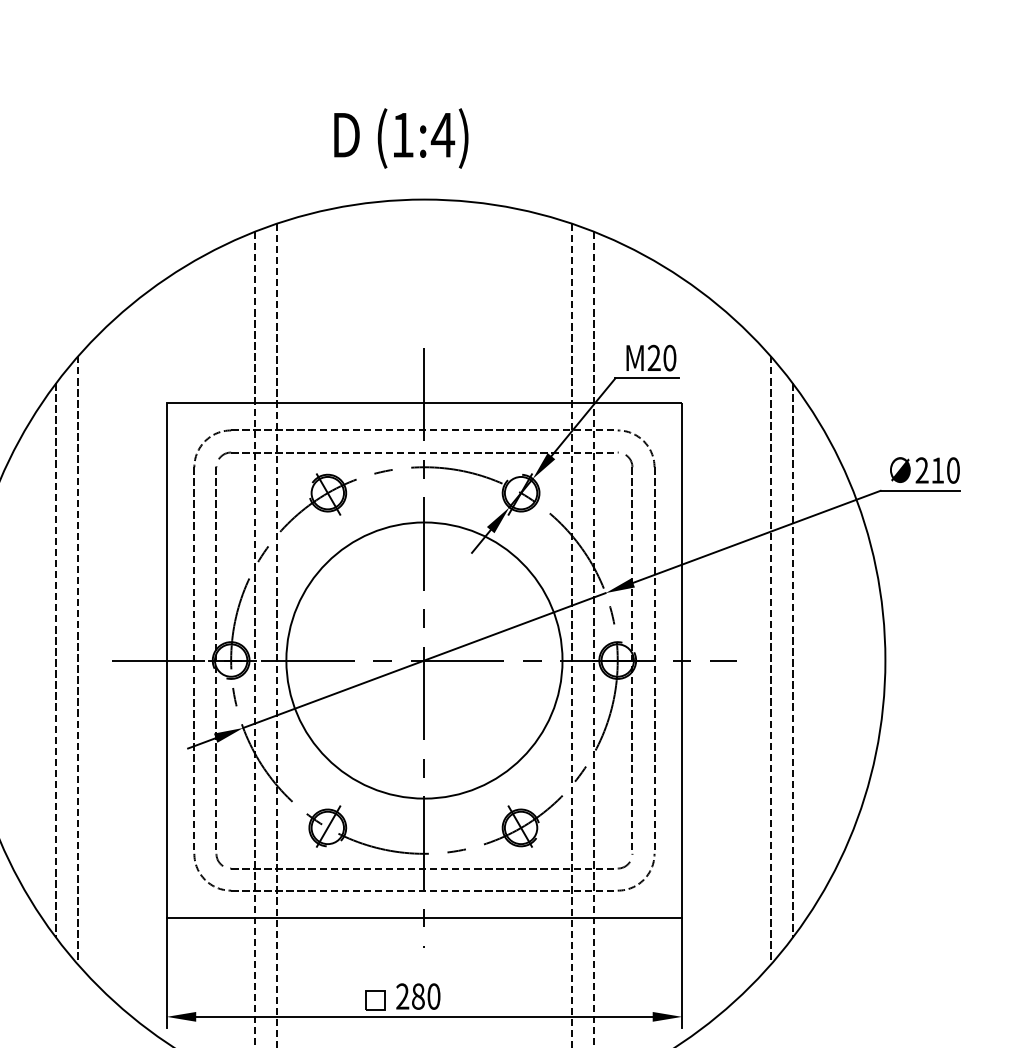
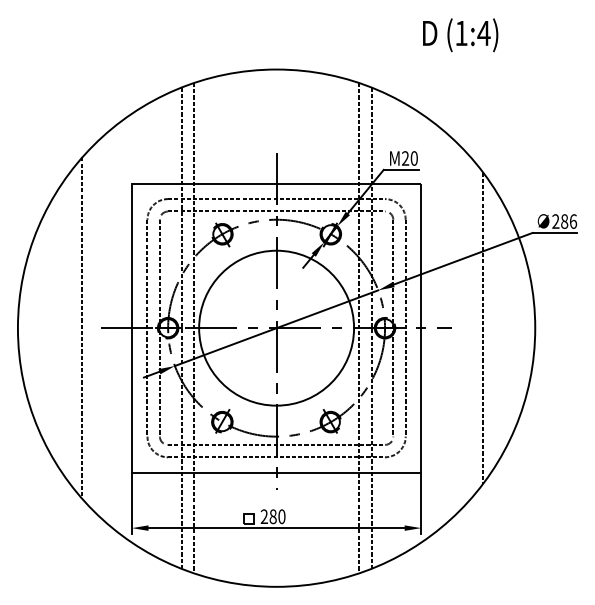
text: (401, 138) -> (460, 35), moved
text: (946, 470) -> (569, 221), 210 -> 286
line: (57, 659) -> (70, 327), removed
line: (770, 661) -> (470, 328), removed

